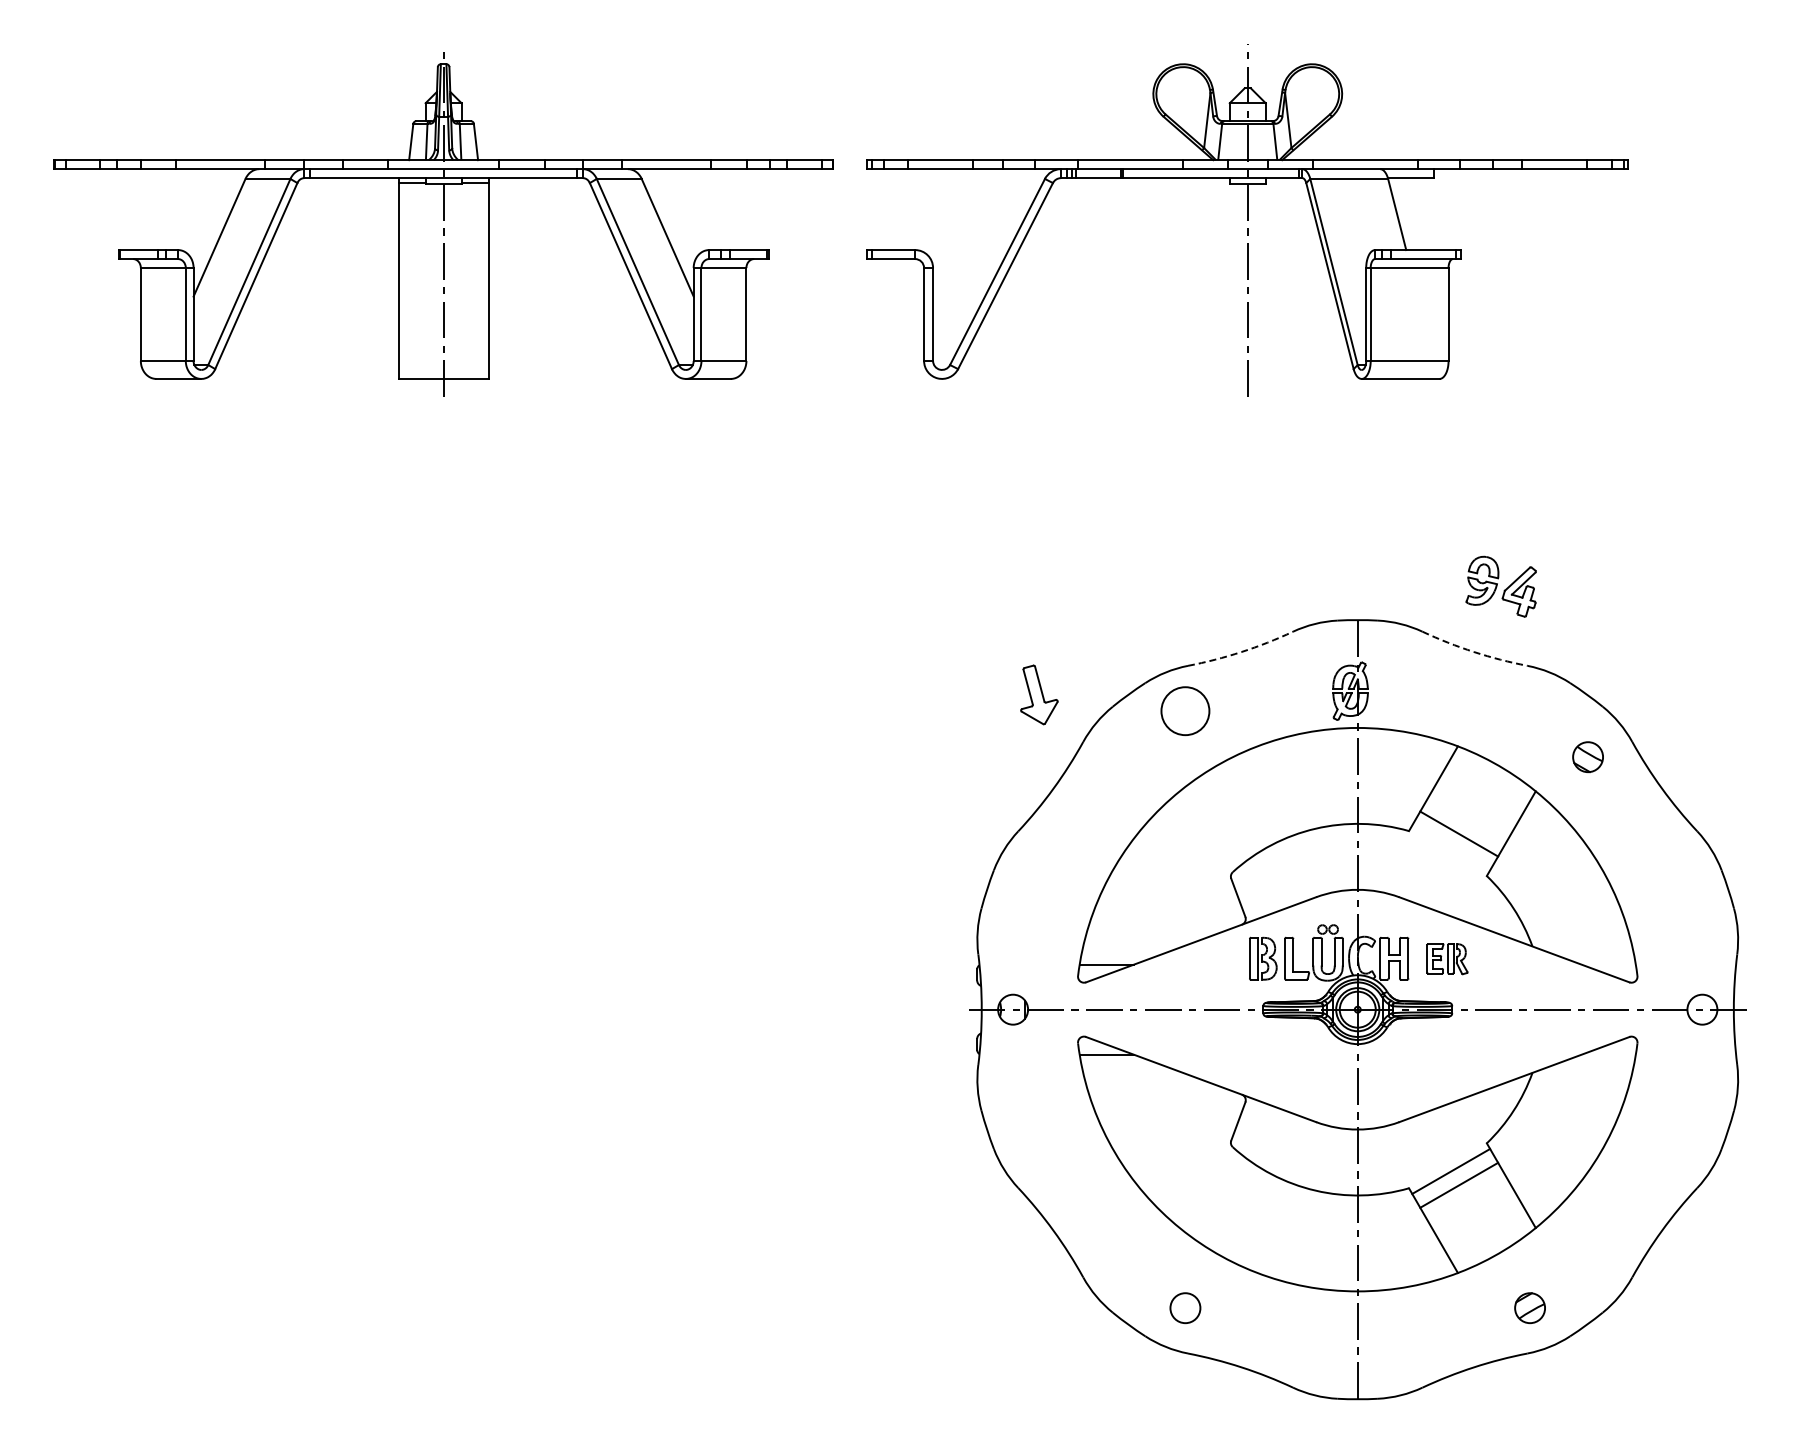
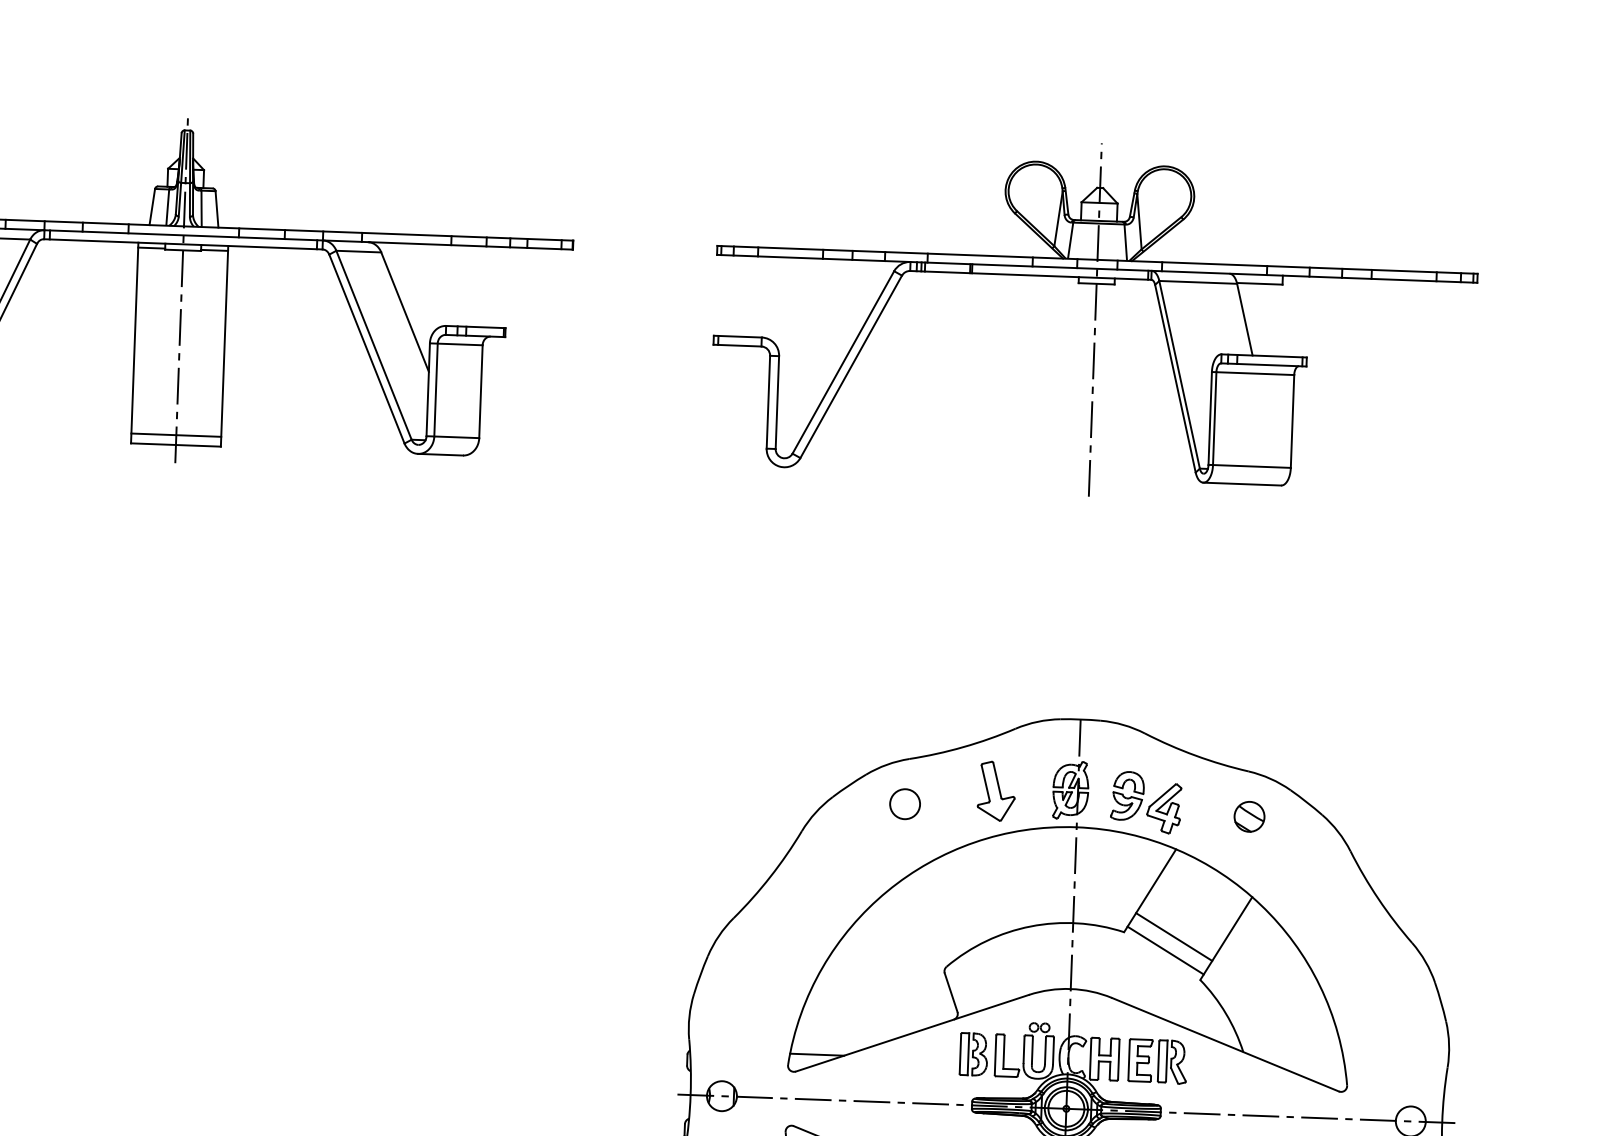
part: (1247, 220) -> (1095, 320), moved
line: (443, 369) -> (176, 435), added
part: (1500, 586) -> (1145, 802), moved
arc: (1241, 652) -> (963, 747), dashed -> solid
arc: (1474, 652) -> (1196, 756), dashed -> solid
part: (1039, 694) -> (996, 790), moved
circle: (1185, 711) -> (905, 804), size x0.62
part: (1587, 757) -> (1248, 817), moved
line: (1451, 847) -> (1166, 950), added
part: (1447, 958) -> (1157, 1060), size x1.43

